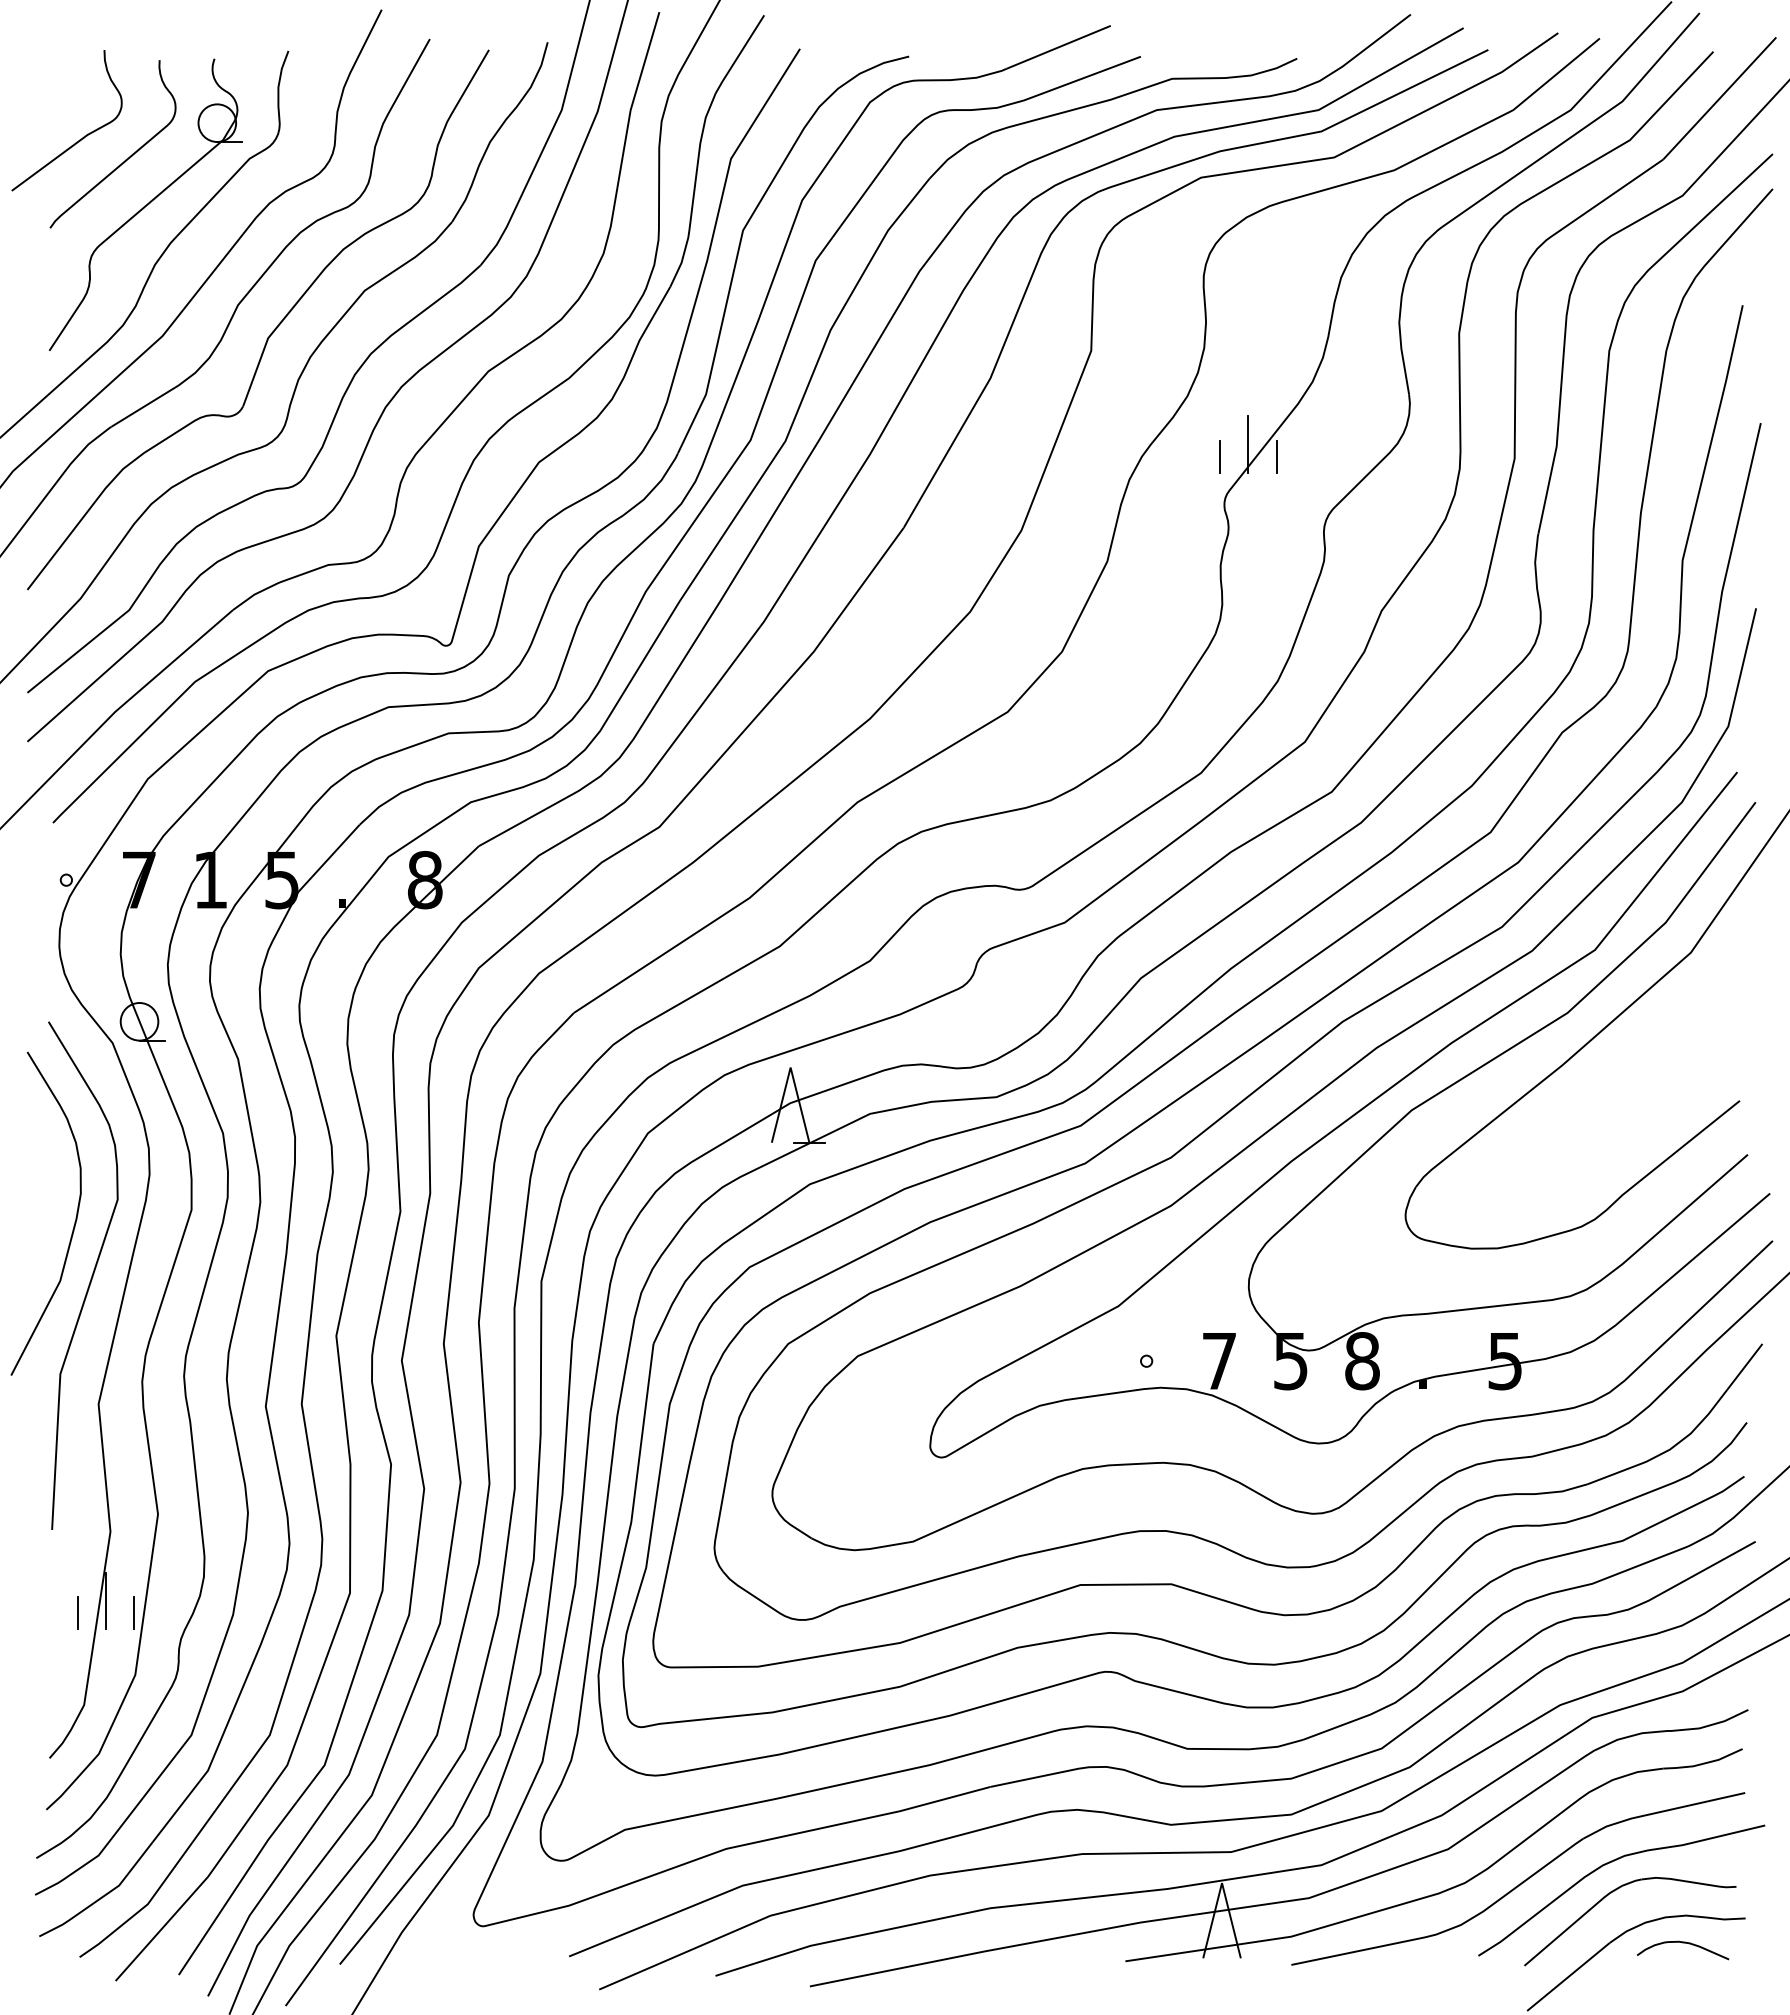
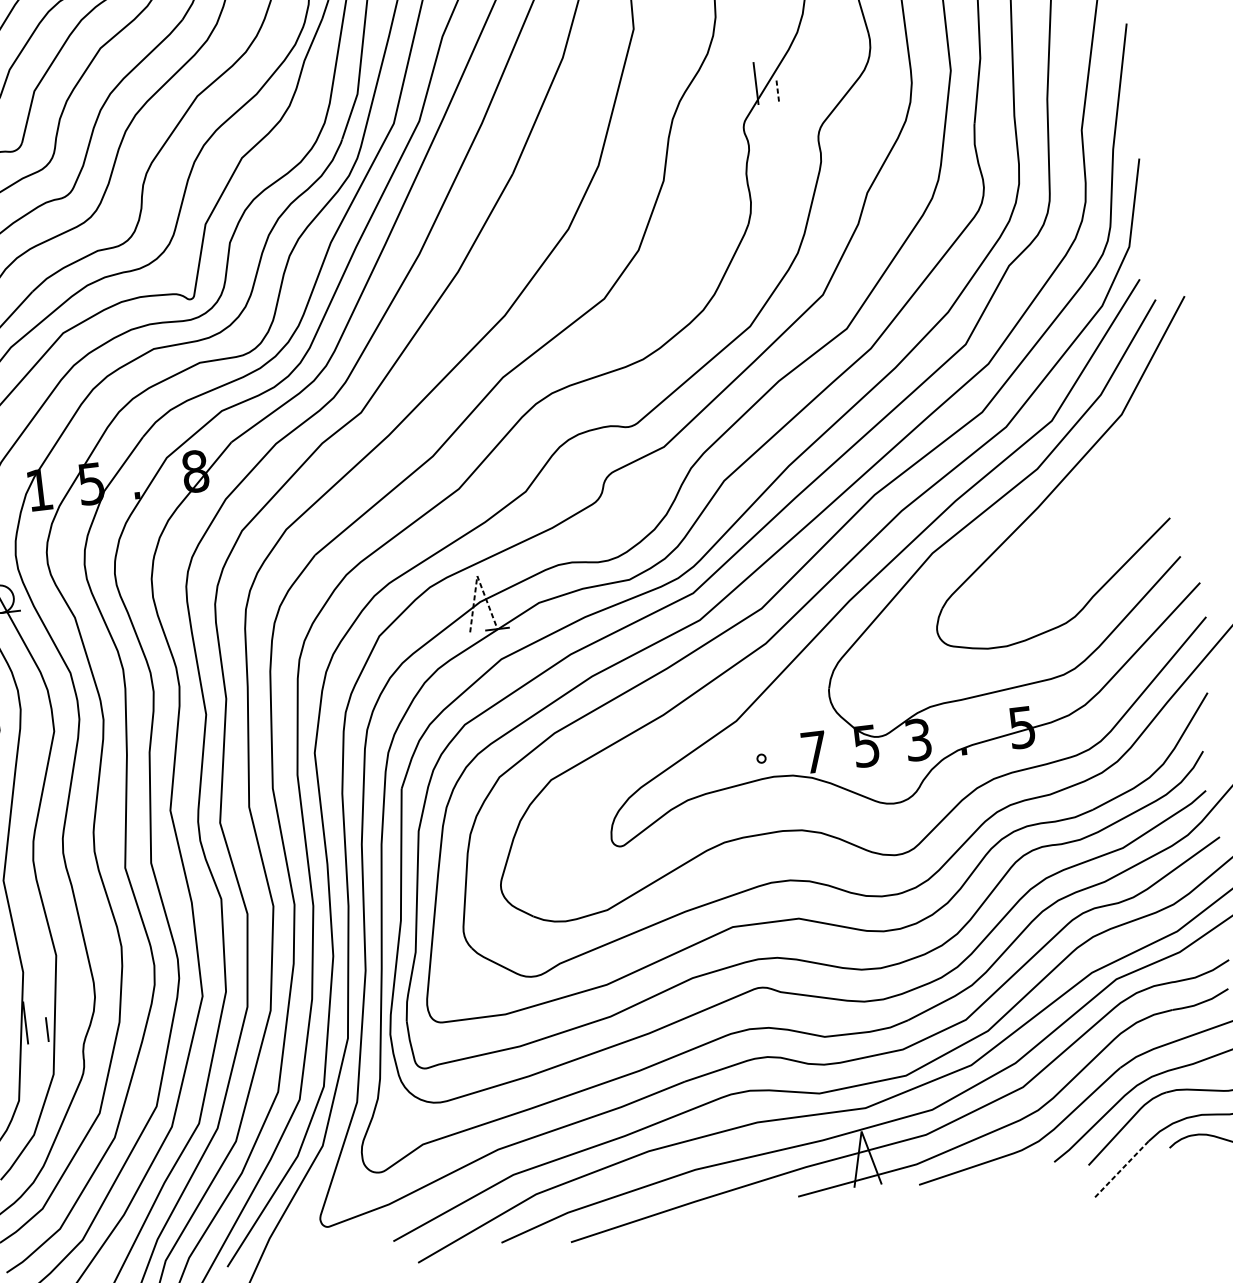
line: (1220, 456) -> (736, 94), removed
line: (1276, 456) -> (777, 89), solid -> dashed
line: (790, 1067) -> (477, 576), solid -> dashed
text: (1362, 1361) -> (918, 740), 8 -> 3
line: (77, 1612) -> (6, 1033), removed
line: (1568, 1976) -> (1121, 1169), solid -> dashed

